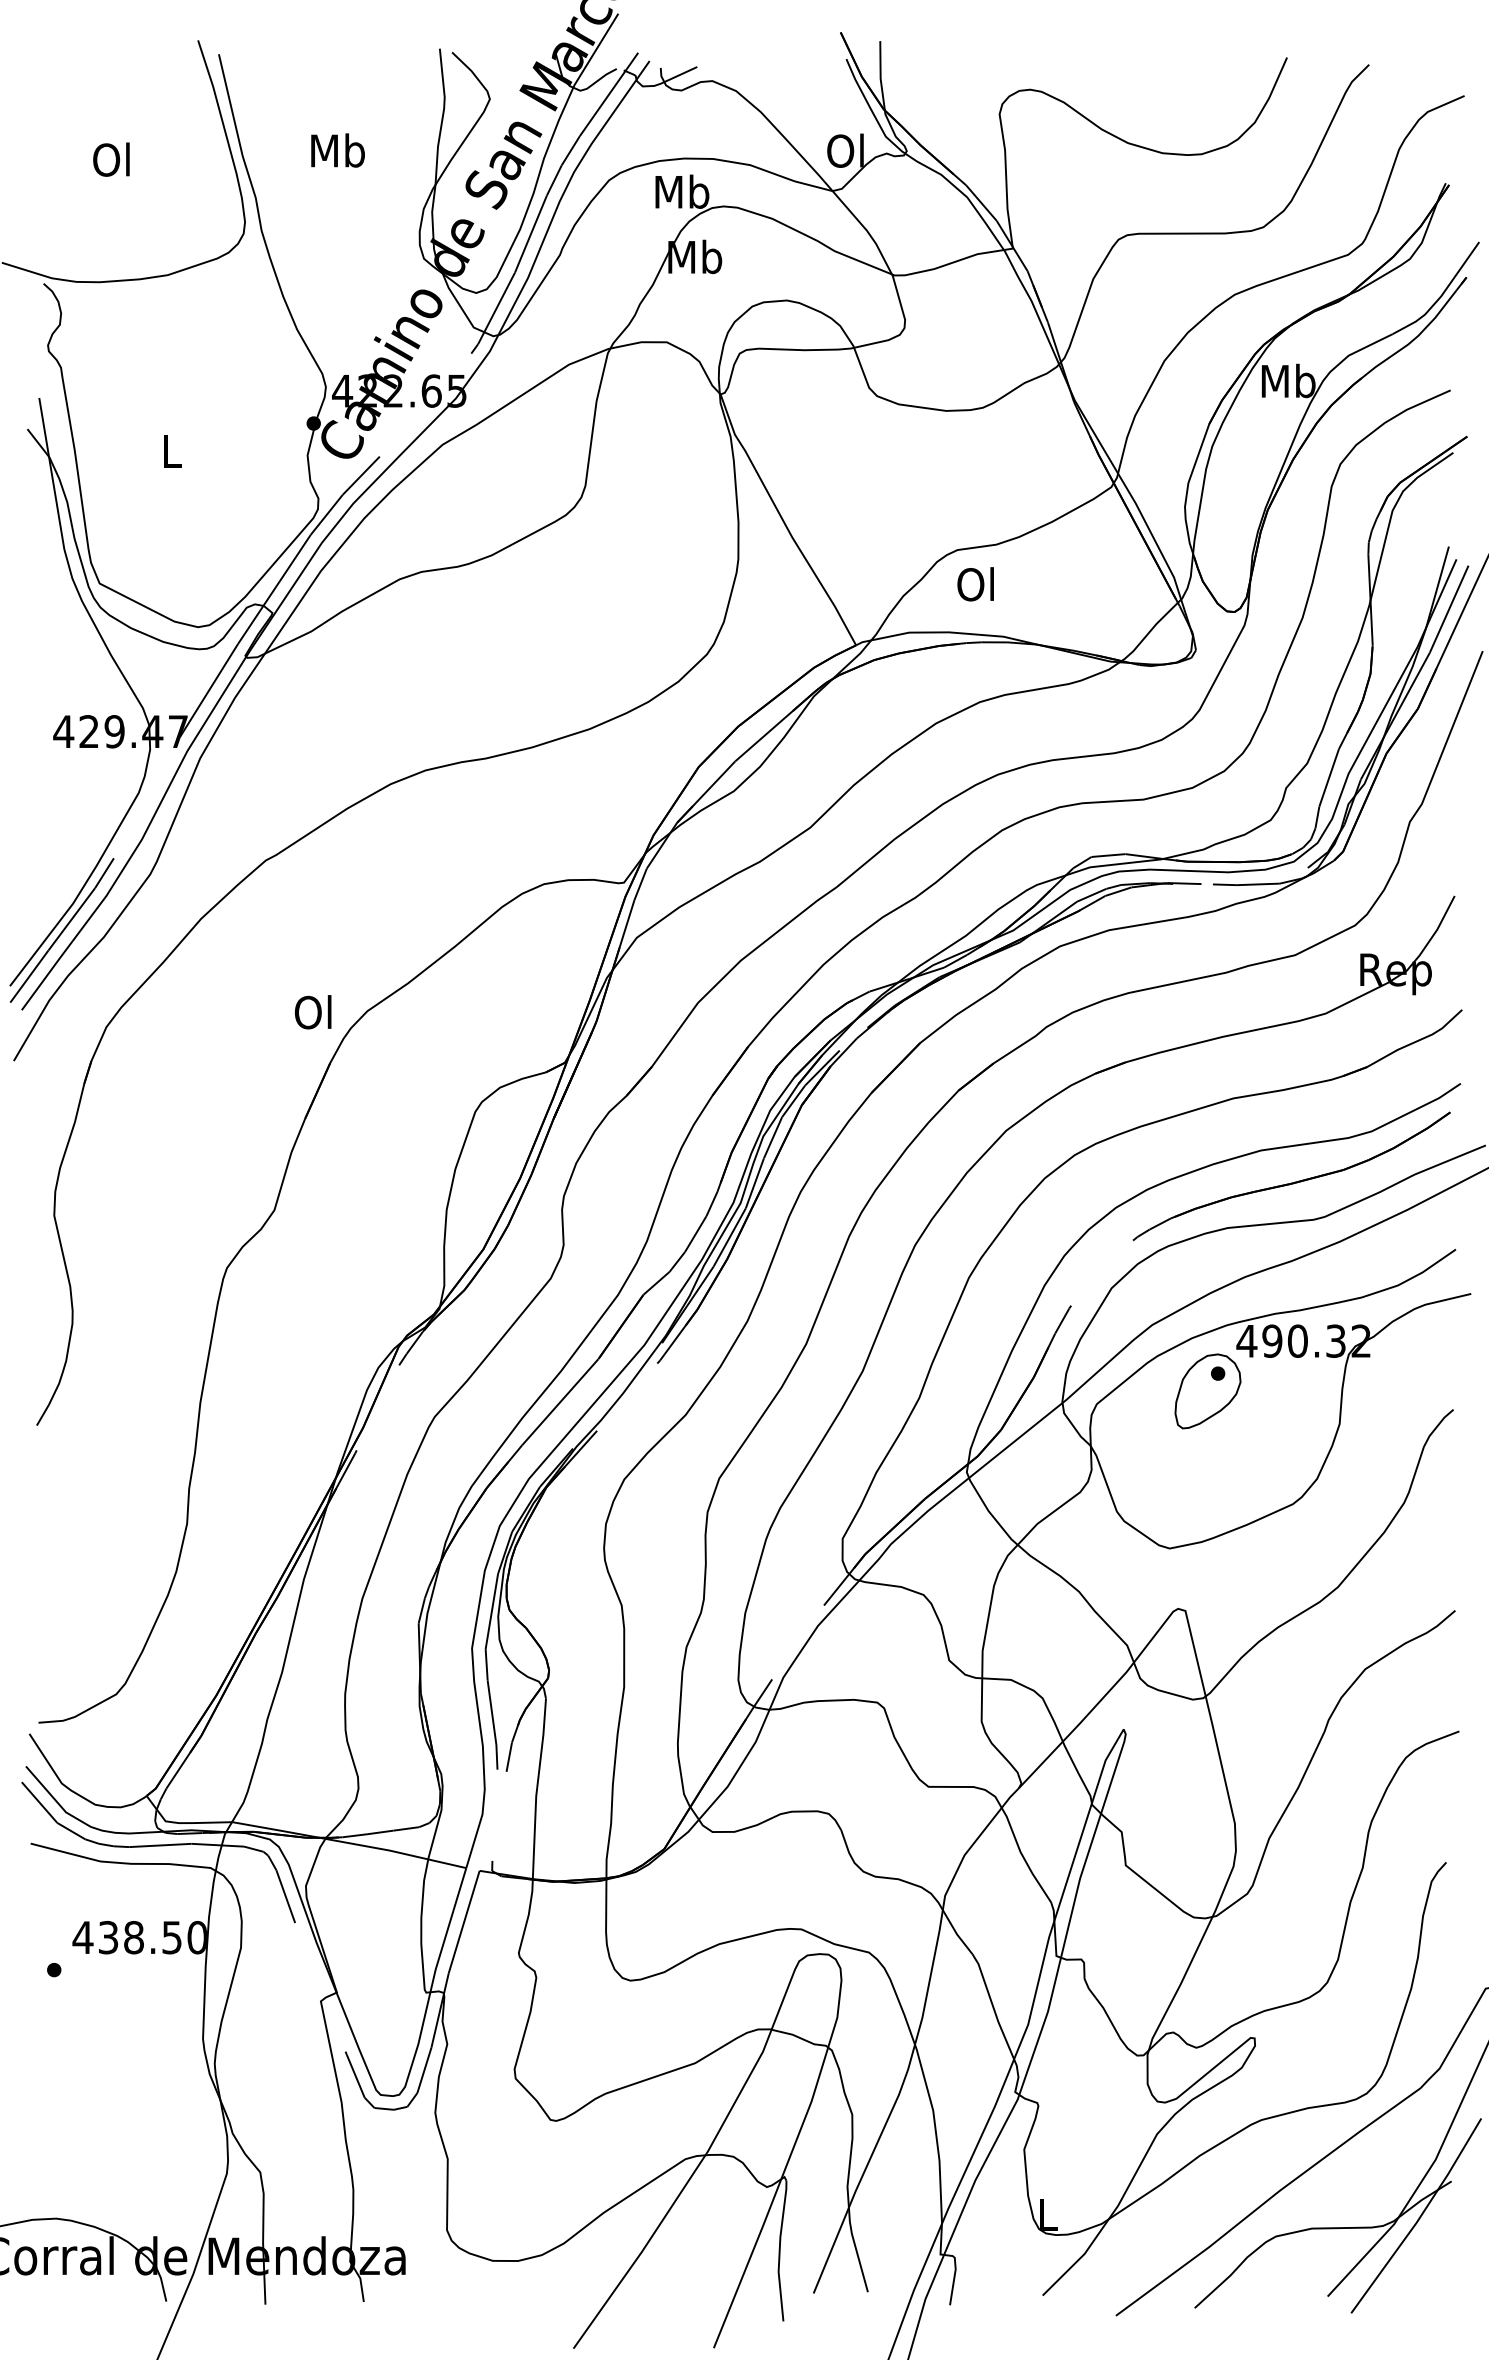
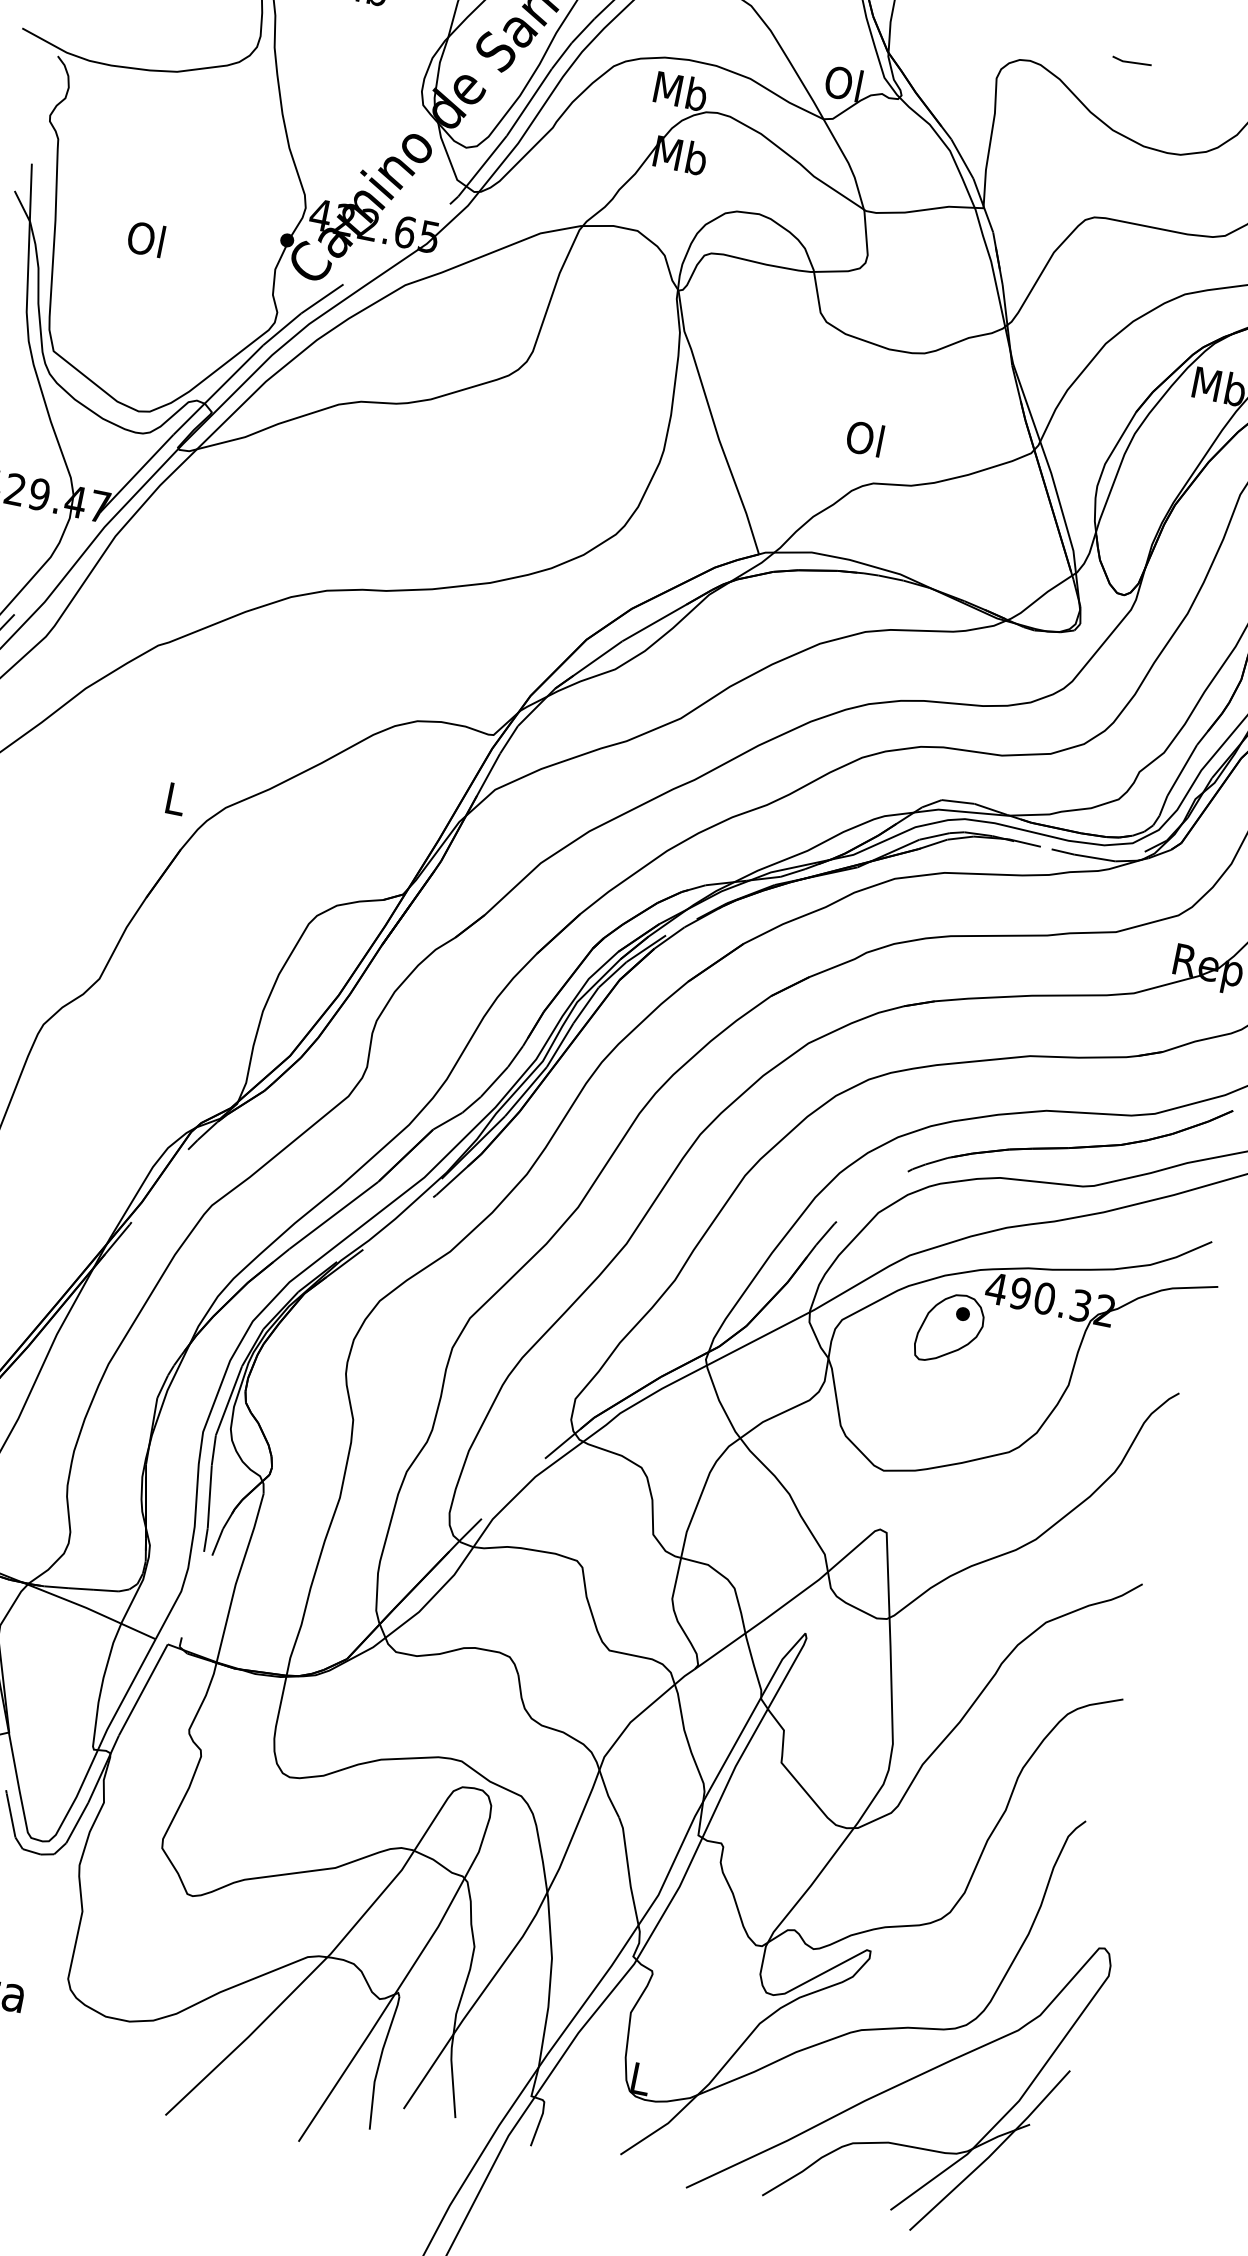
line: (1133, 69) -> (1132, 61), added
text: (170, 450) -> (146, 238), L -> Ol
text: (975, 584) -> (864, 438), moved
text: (312, 1012) -> (173, 798), Ol -> L

